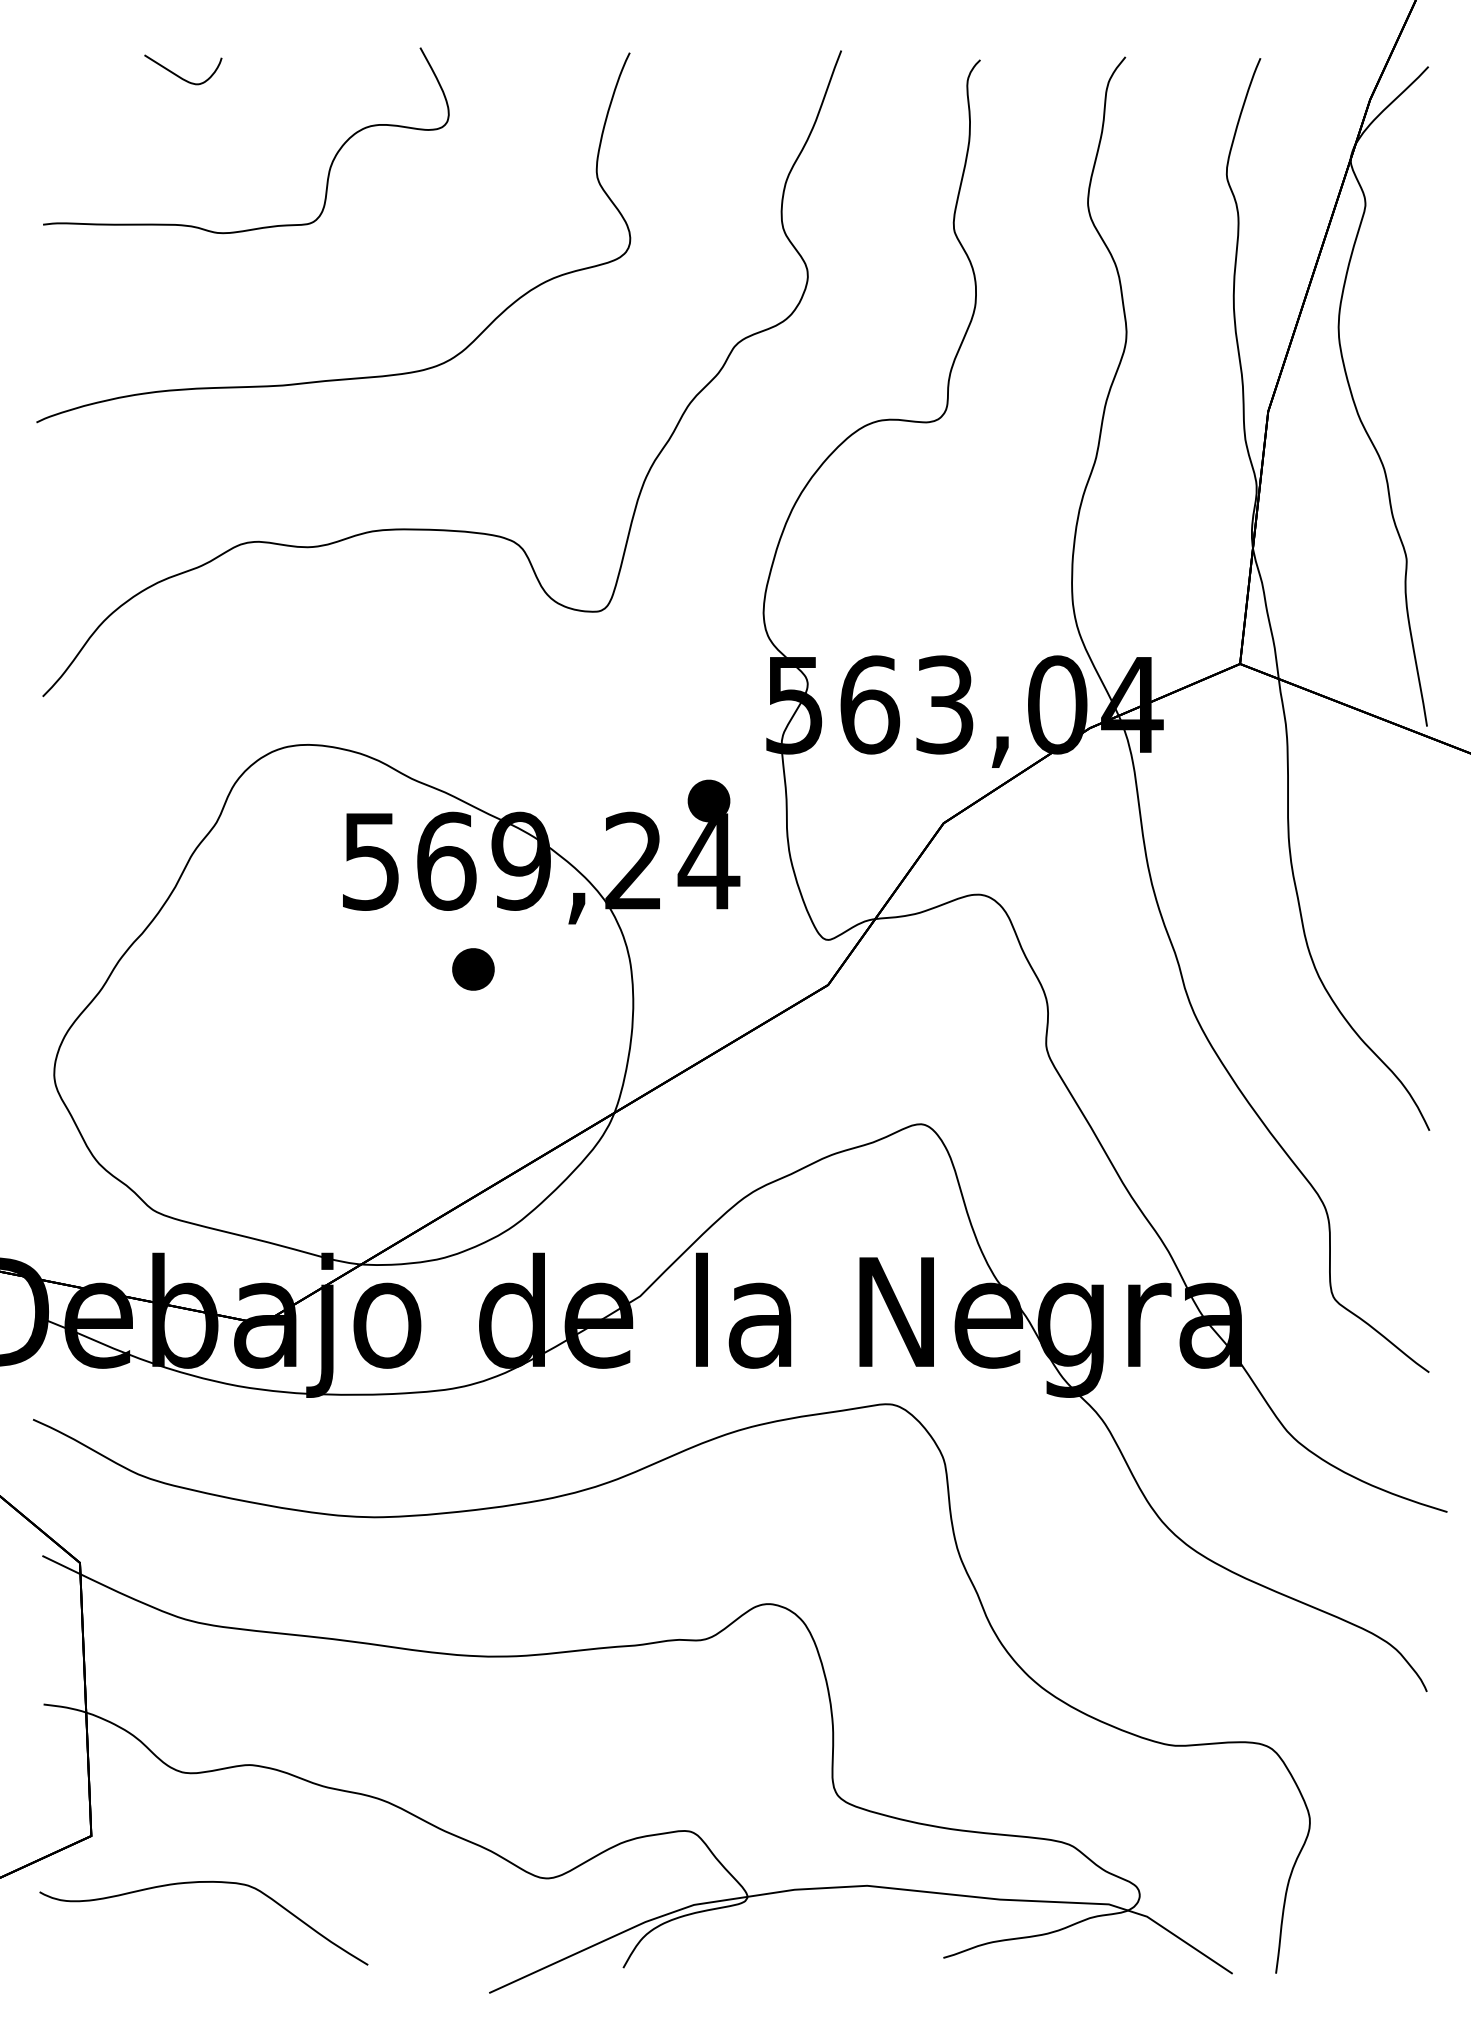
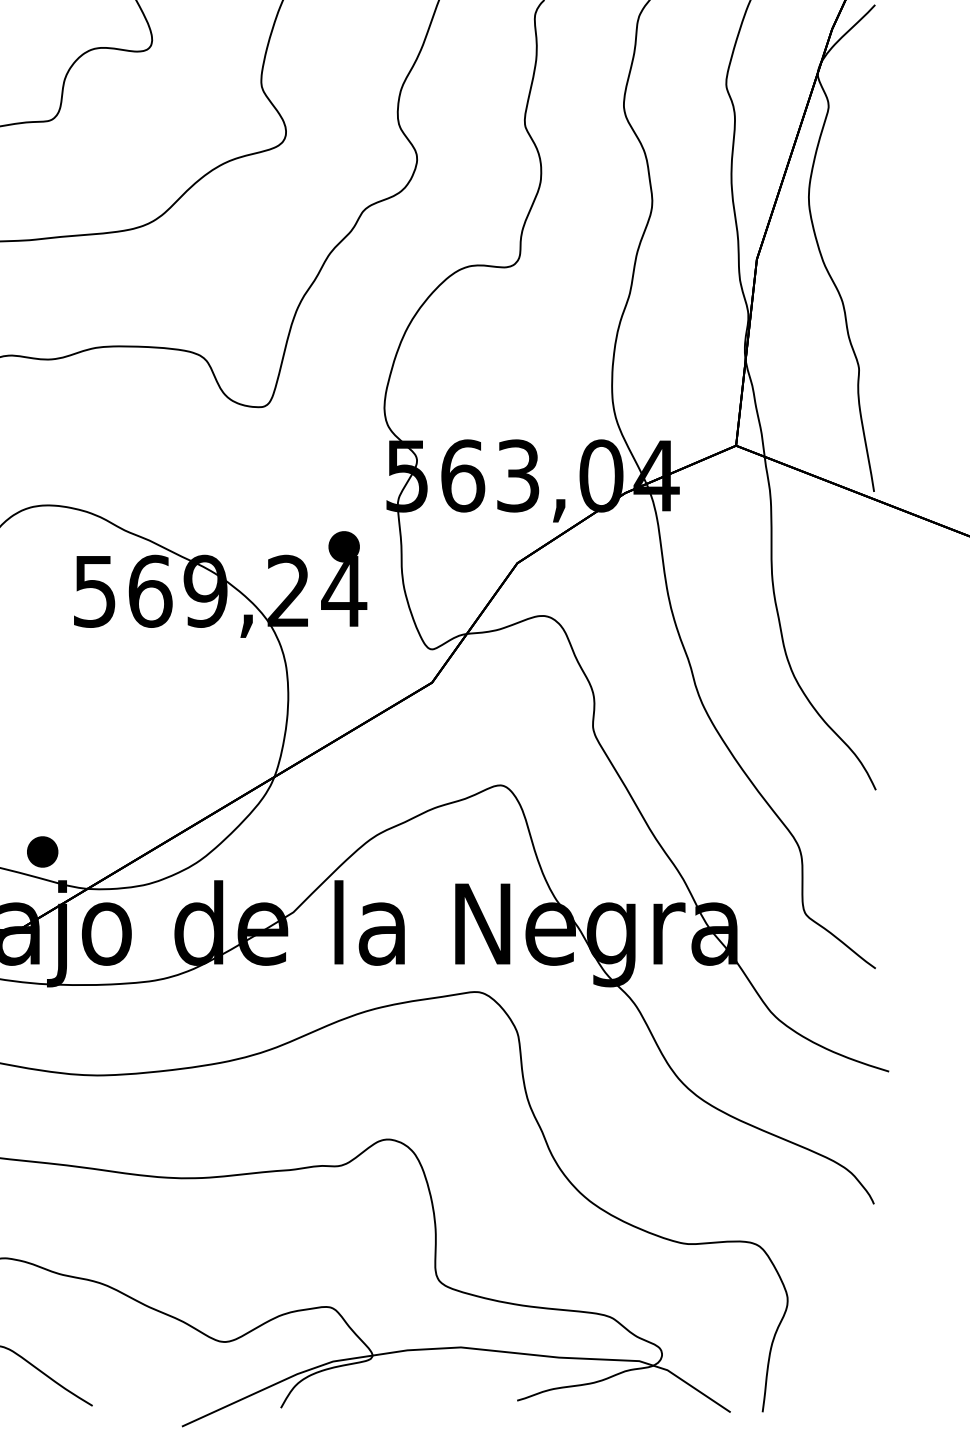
part: (473, 969) -> (42, 852), moved

